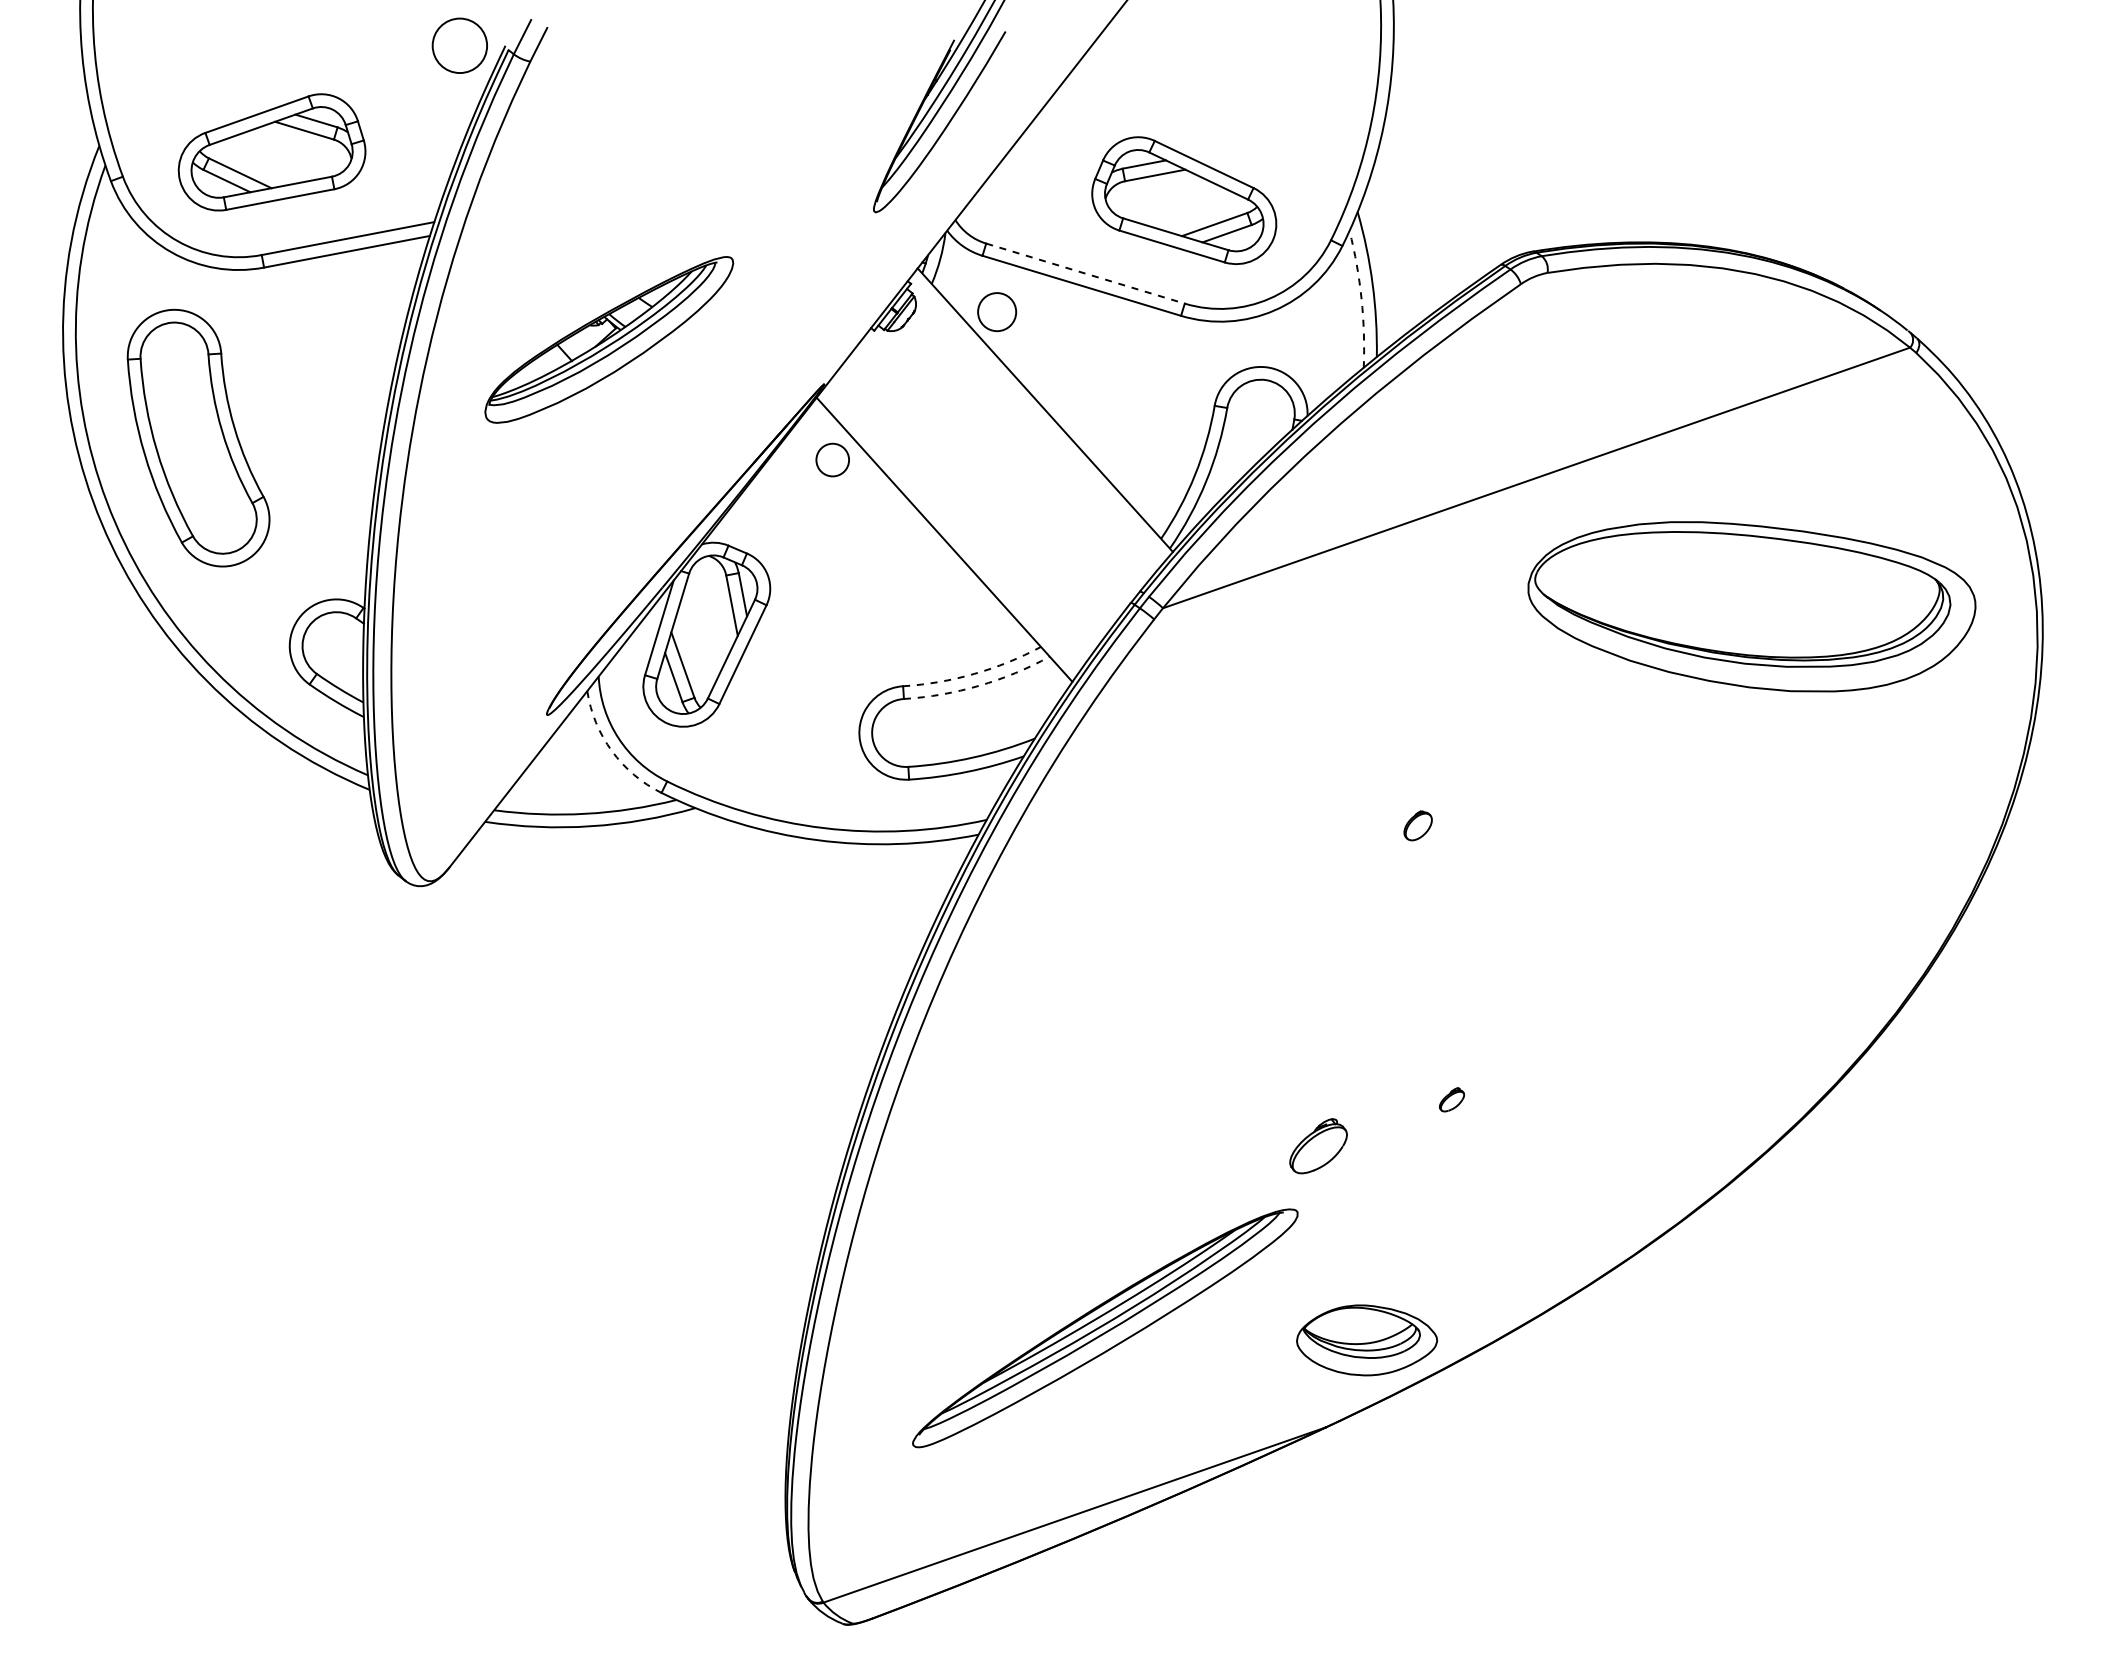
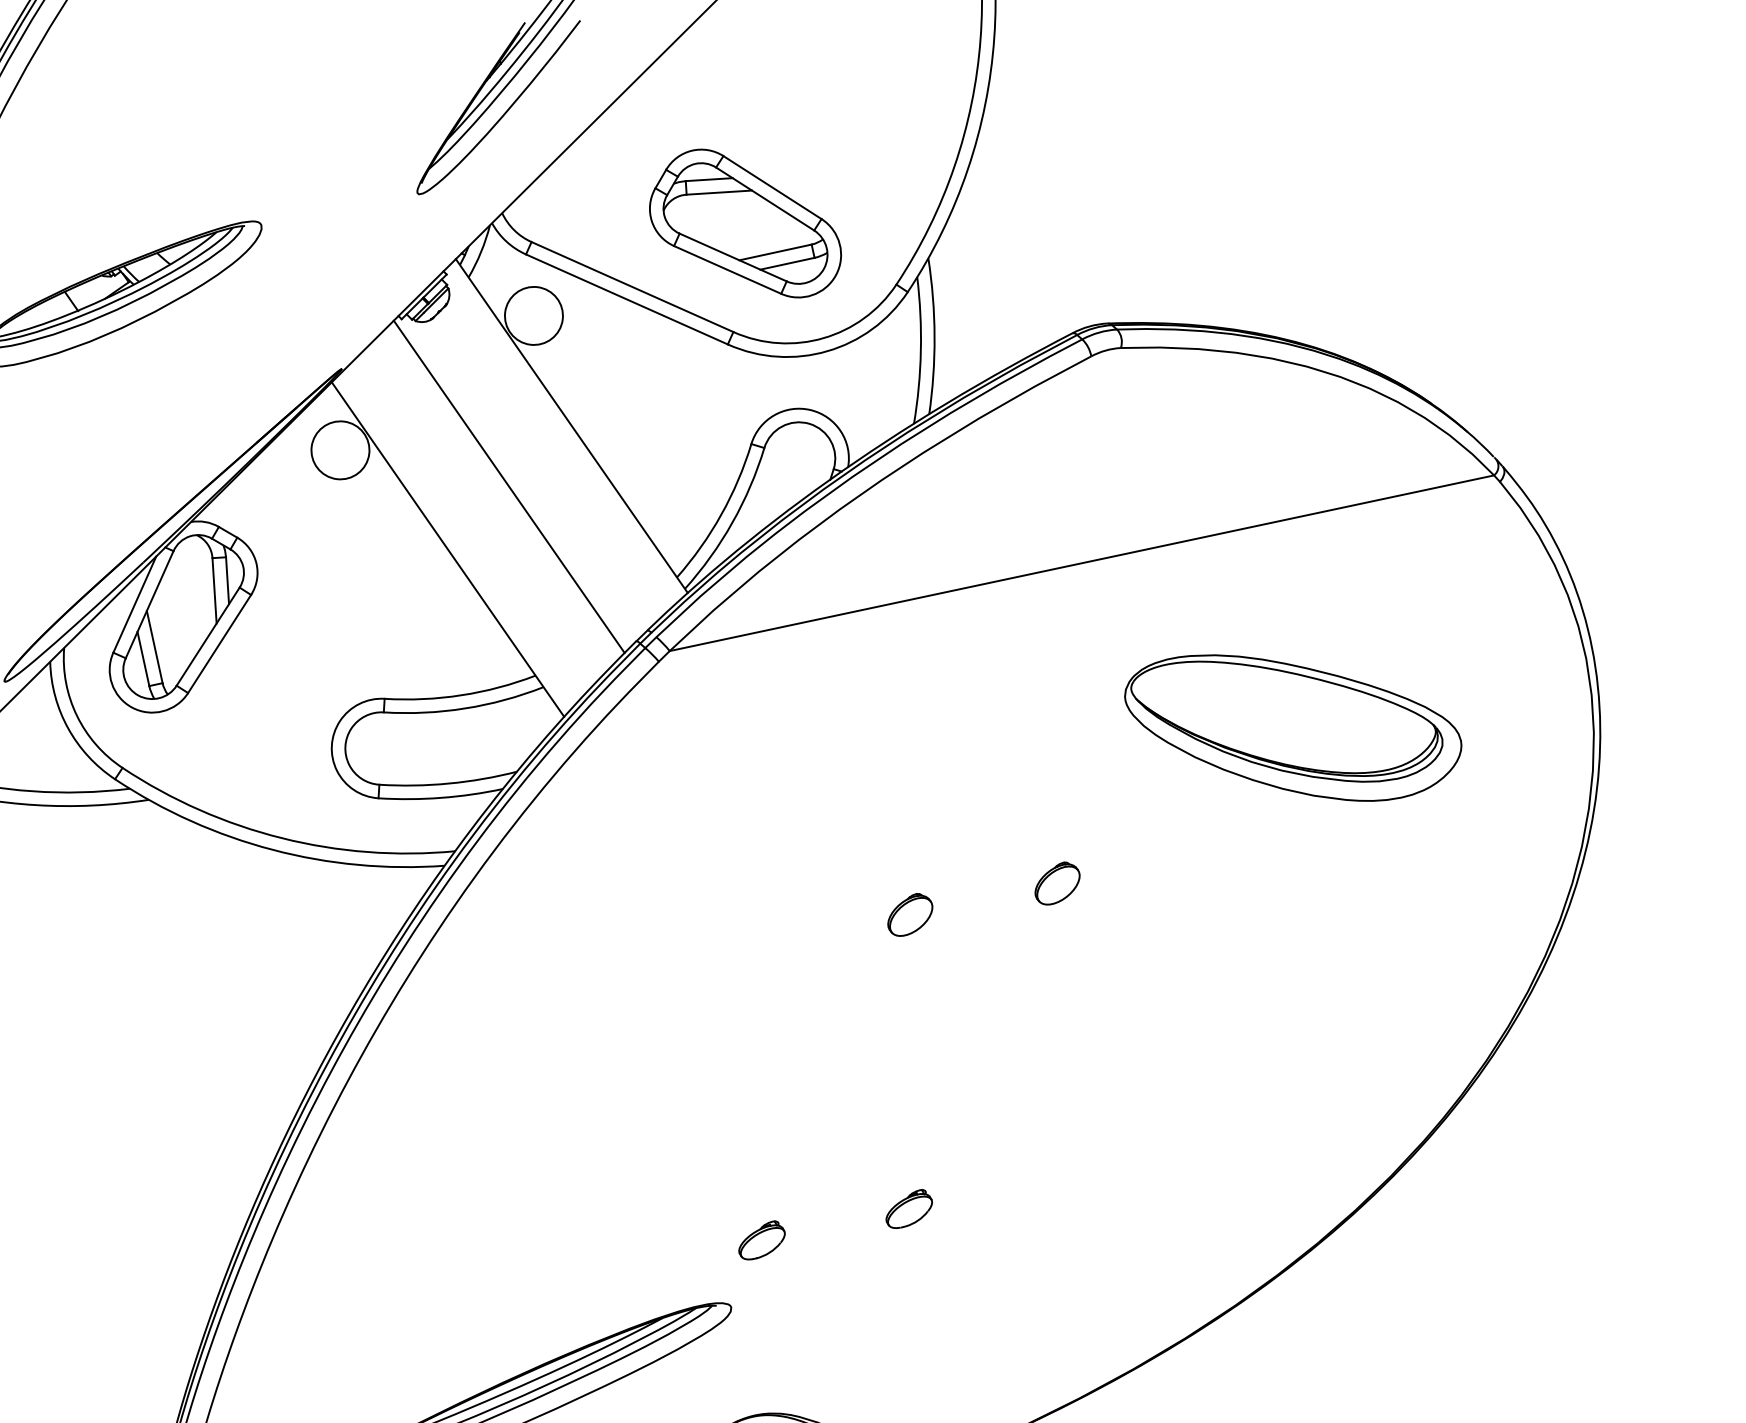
line: (1085, 273) -> (632, 286), dashed -> solid
arc: (1361, 299) -> (920, 351), dashed -> solid
circle: (996, 311) -> (533, 315), size x1.43
circle: (832, 459) -> (340, 449), size x1.67
line: (994, 474) -> (509, 487), added
part: (1751, 606) -> (1291, 727), size x0.71
arc: (974, 673) -> (461, 694), dashed -> solid
arc: (979, 685) -> (465, 708), dashed -> solid
arc: (611, 751) -> (67, 728), dashed -> solid
part: (1551, 778) -> (1057, 882), added
part: (1417, 825) -> (909, 914), size x1.43
part: (1451, 1099) -> (909, 1208), size x1.67
part: (1318, 1146) -> (762, 1240), size x0.71

